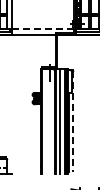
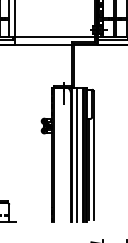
line: (42, 28) -> (54, 36), dashed -> solid
line: (73, 122) -> (94, 156), dashed -> solid

